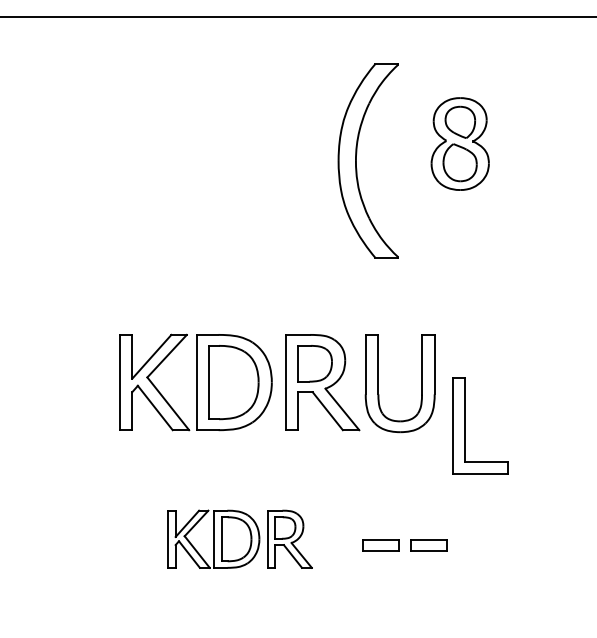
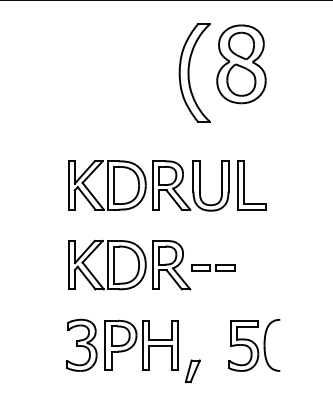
part: (460, 144) -> (241, 64), size x1.67
part: (466, 425) -> (244, 185), moved
part: (239, 538) -> (129, 264), size x1.67

